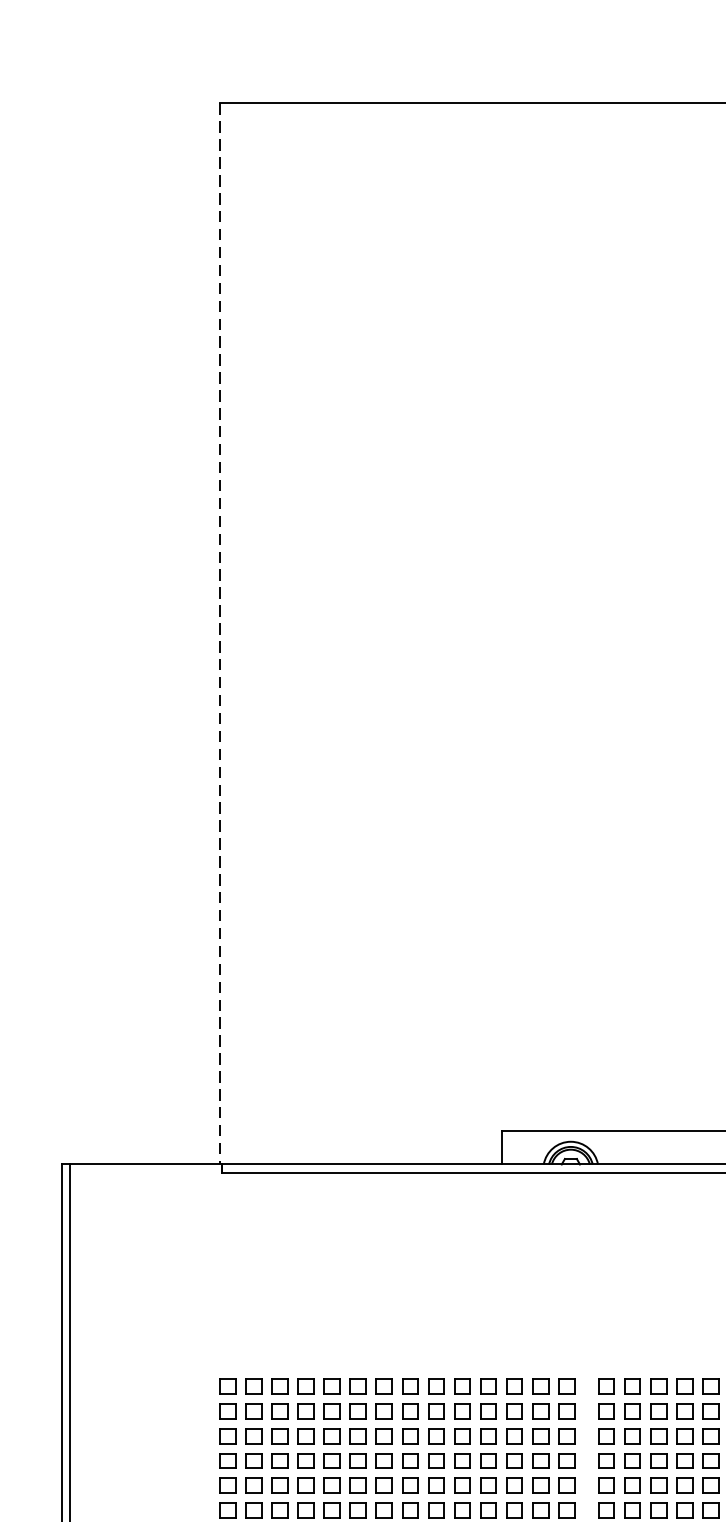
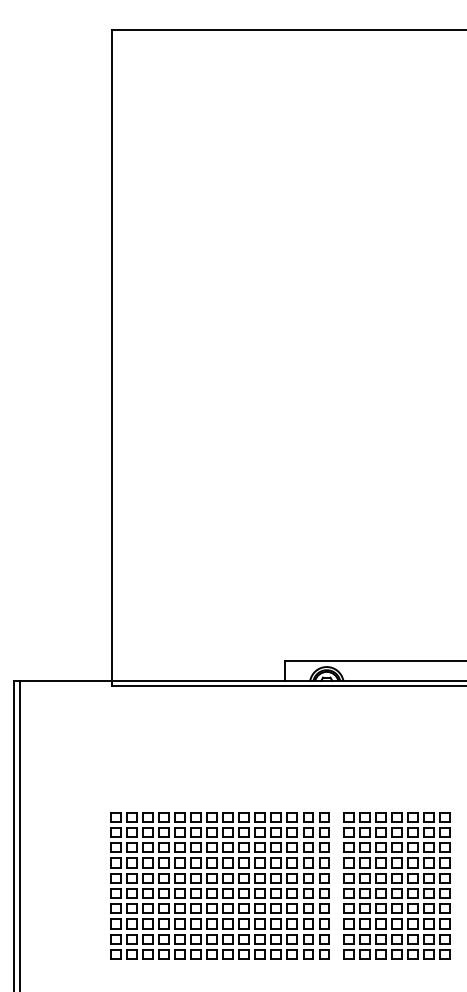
line: (220, 634) -> (111, 355), dashed -> solid

